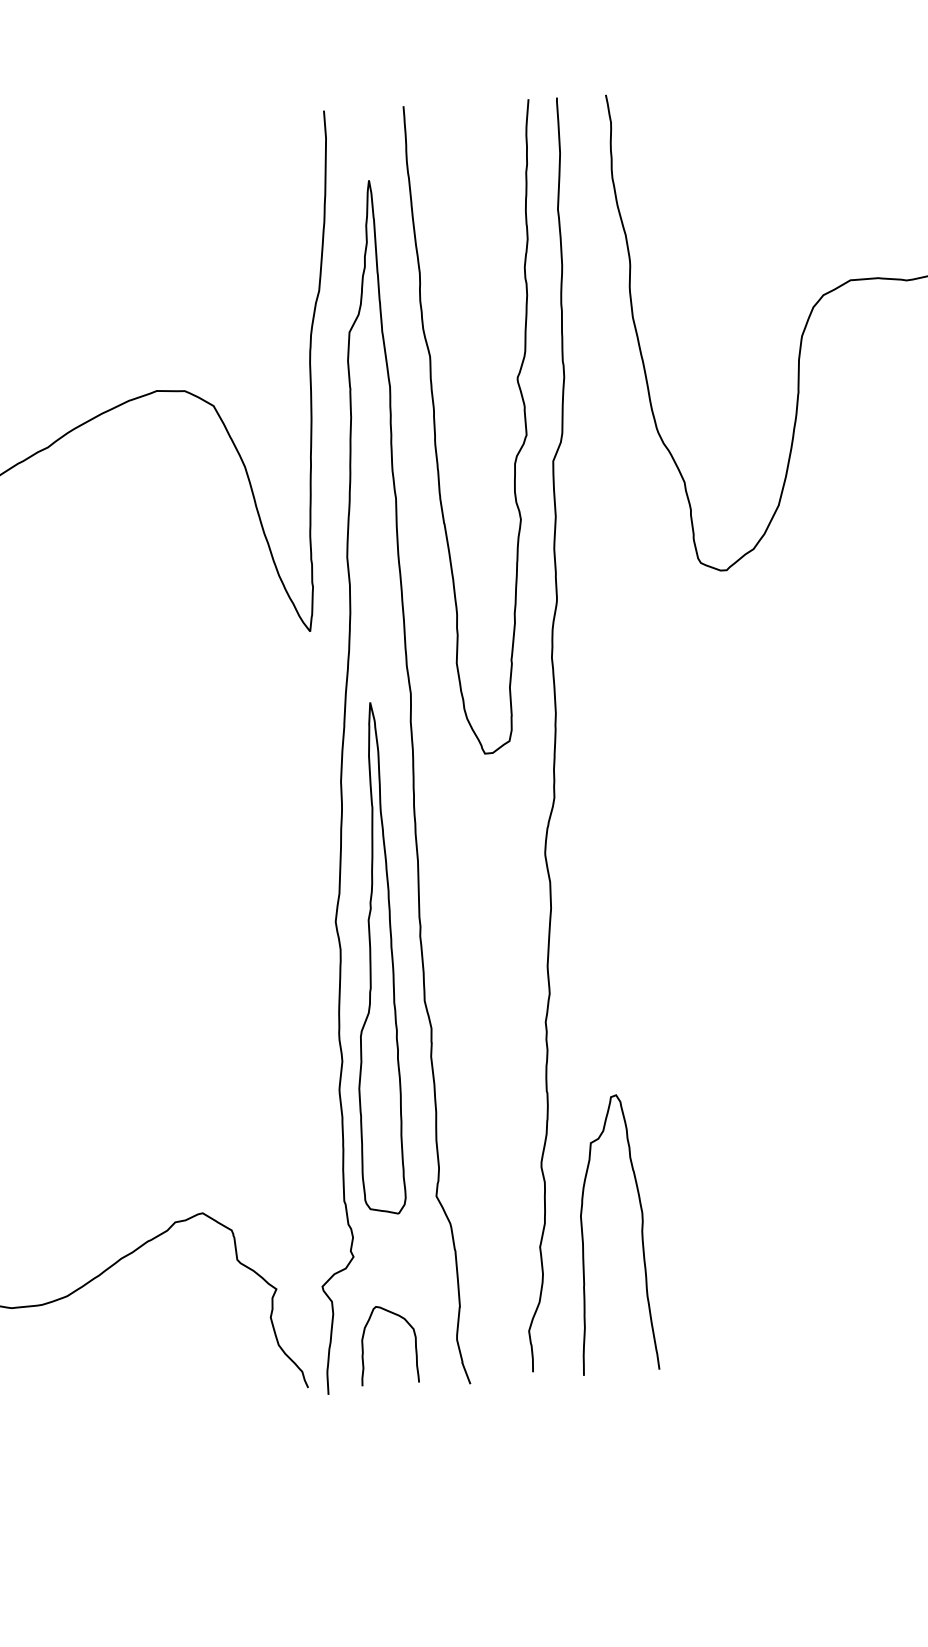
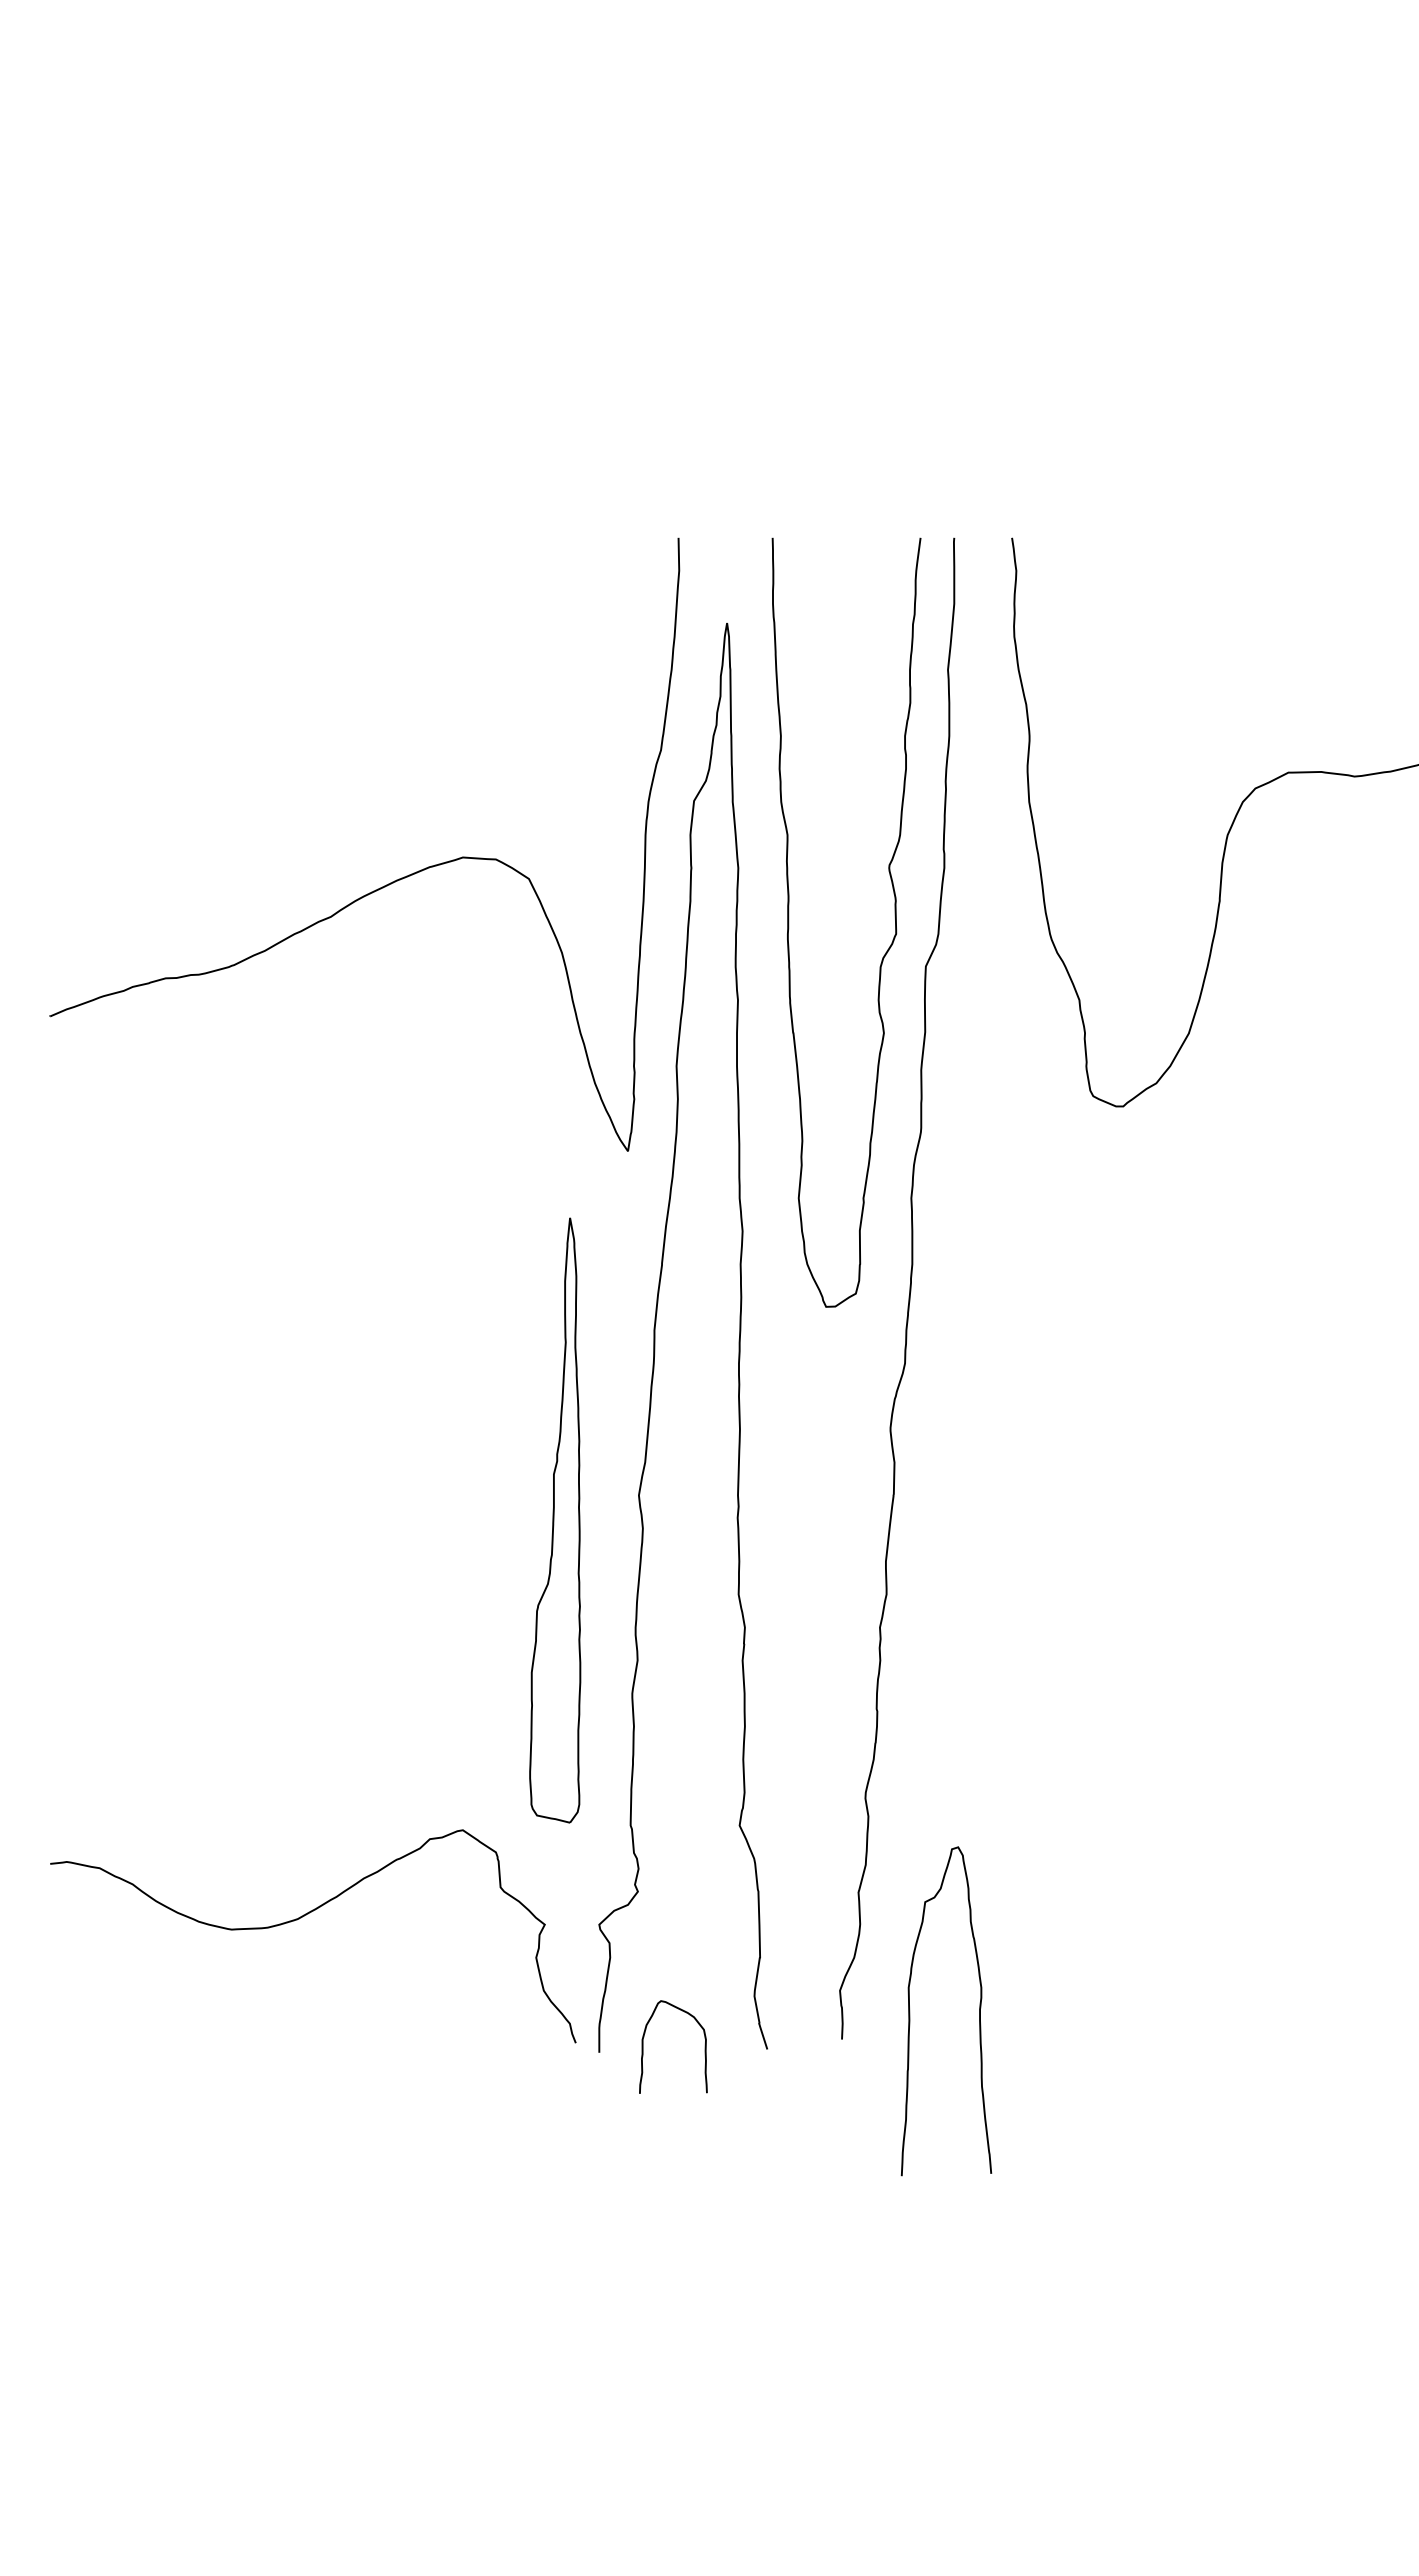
part: (372, 958) -> (555, 1520), moved
curve: (641, 1233) -> (979, 2011), moved
curve: (363, 1346) -> (643, 2046), moved

